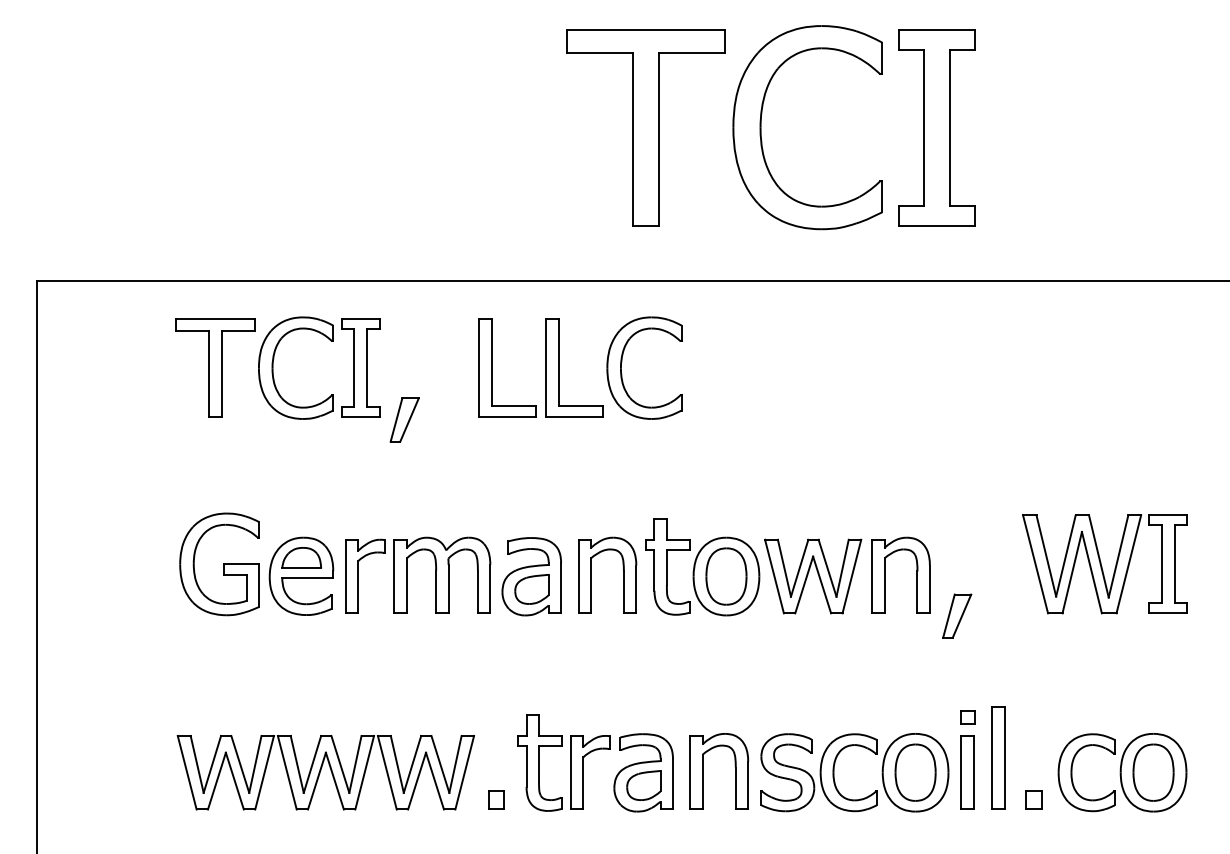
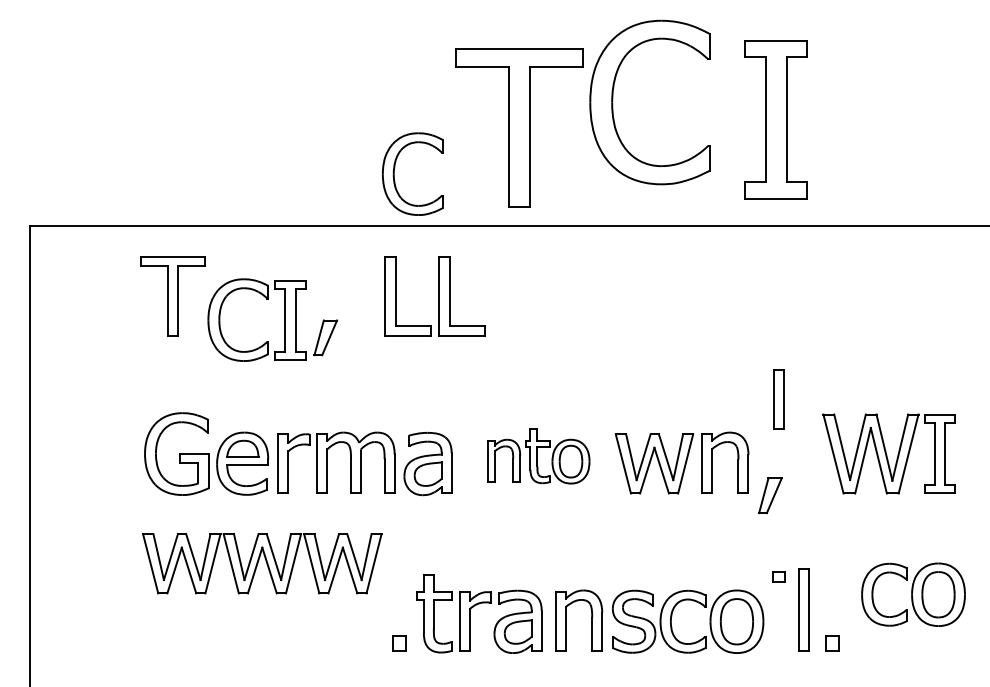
part: (645, 127) -> (519, 127), moved
part: (936, 127) -> (775, 119), moved
part: (331, 342) -> (266, 299), moved
part: (621, 367) -> (394, 173), moved
part: (669, 567) -> (538, 456), size x0.7
part: (326, 772) -> (262, 563), moved
part: (967, 772) -> (778, 399), moved
part: (1122, 772) -> (913, 594), moved

